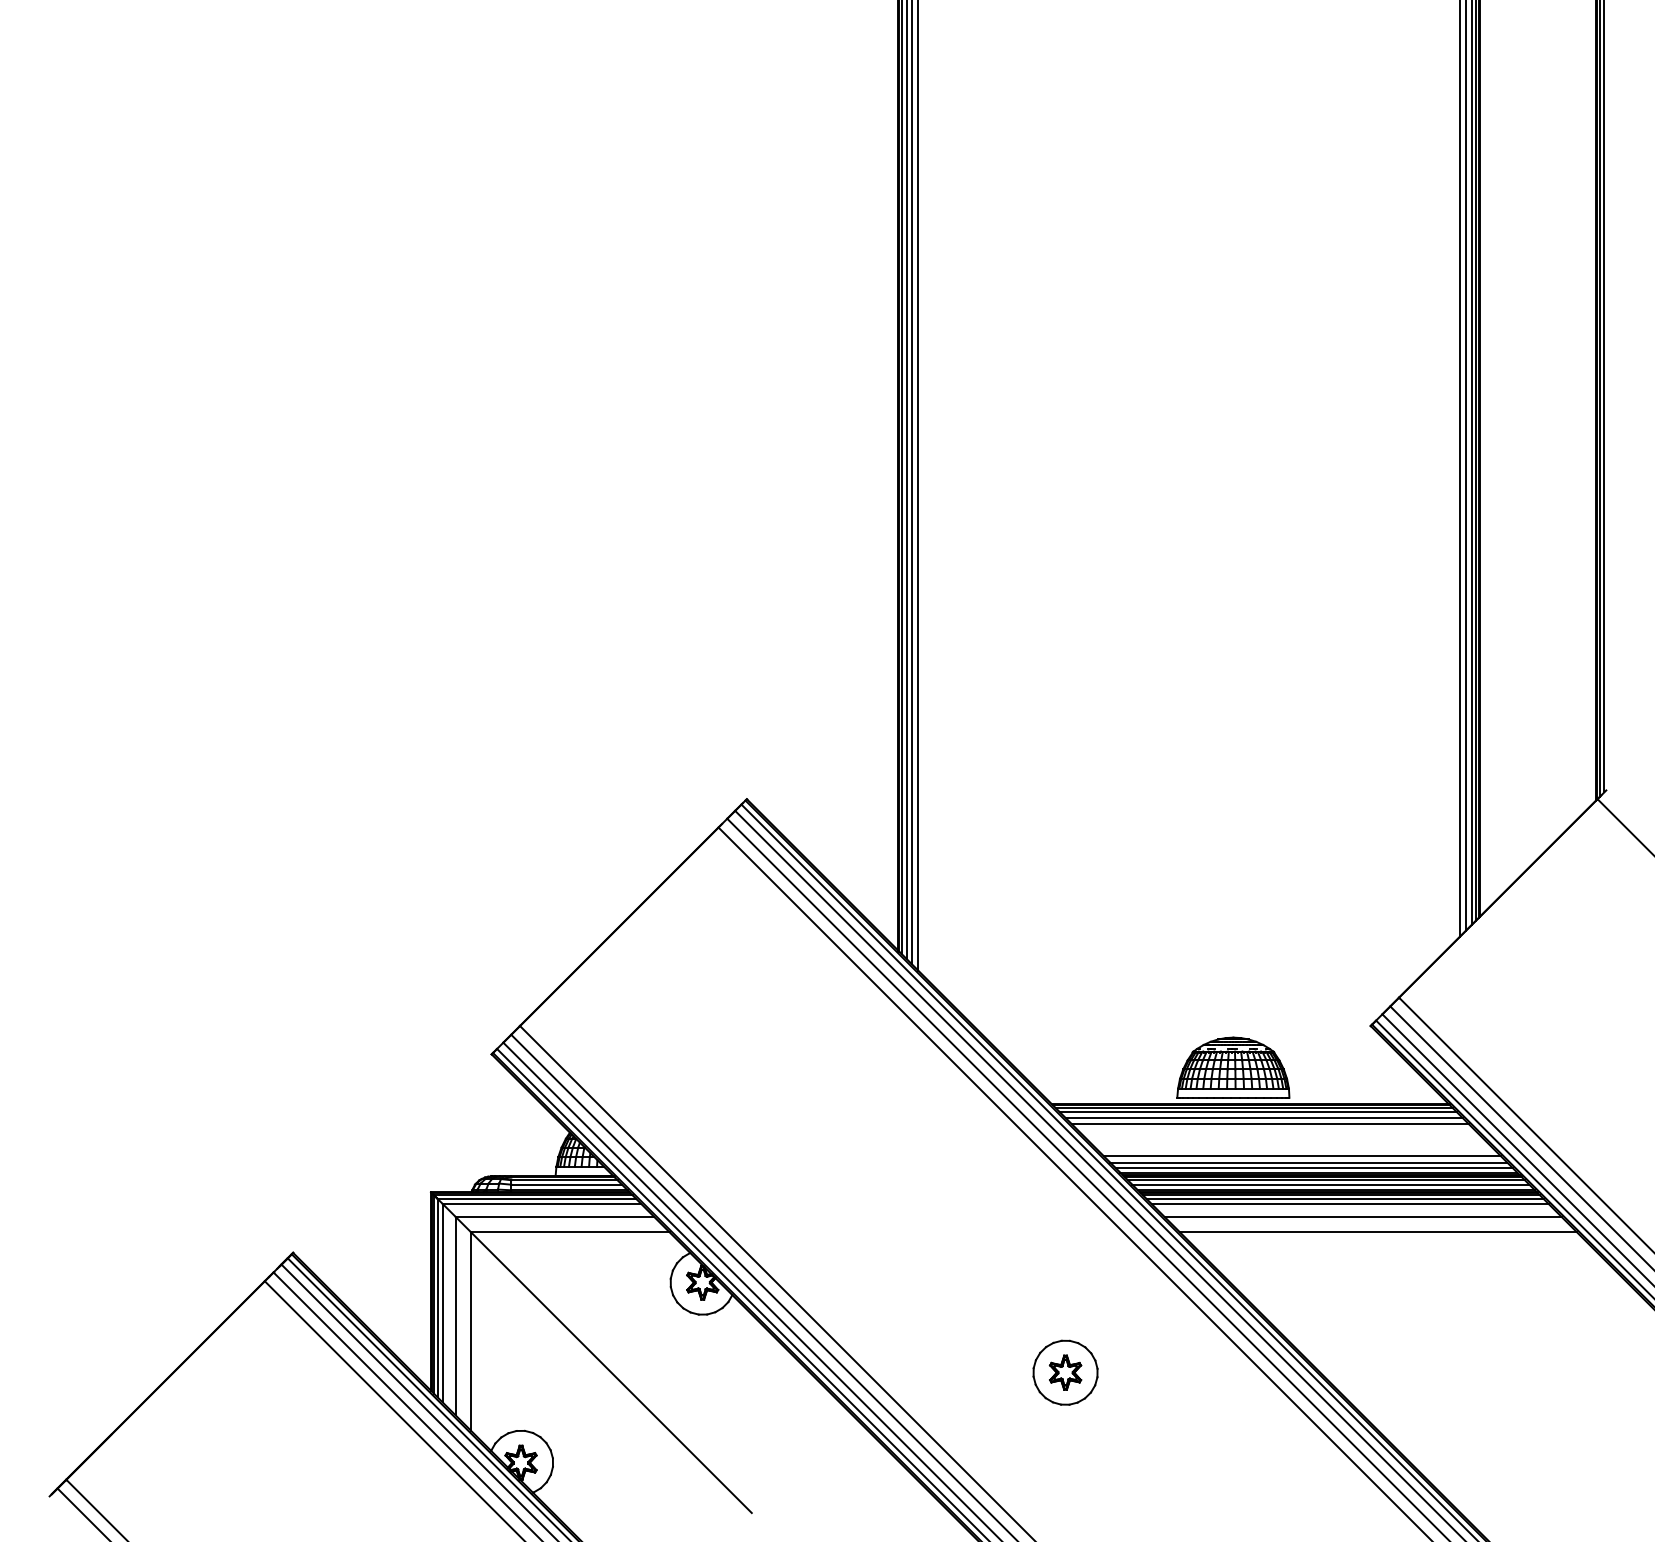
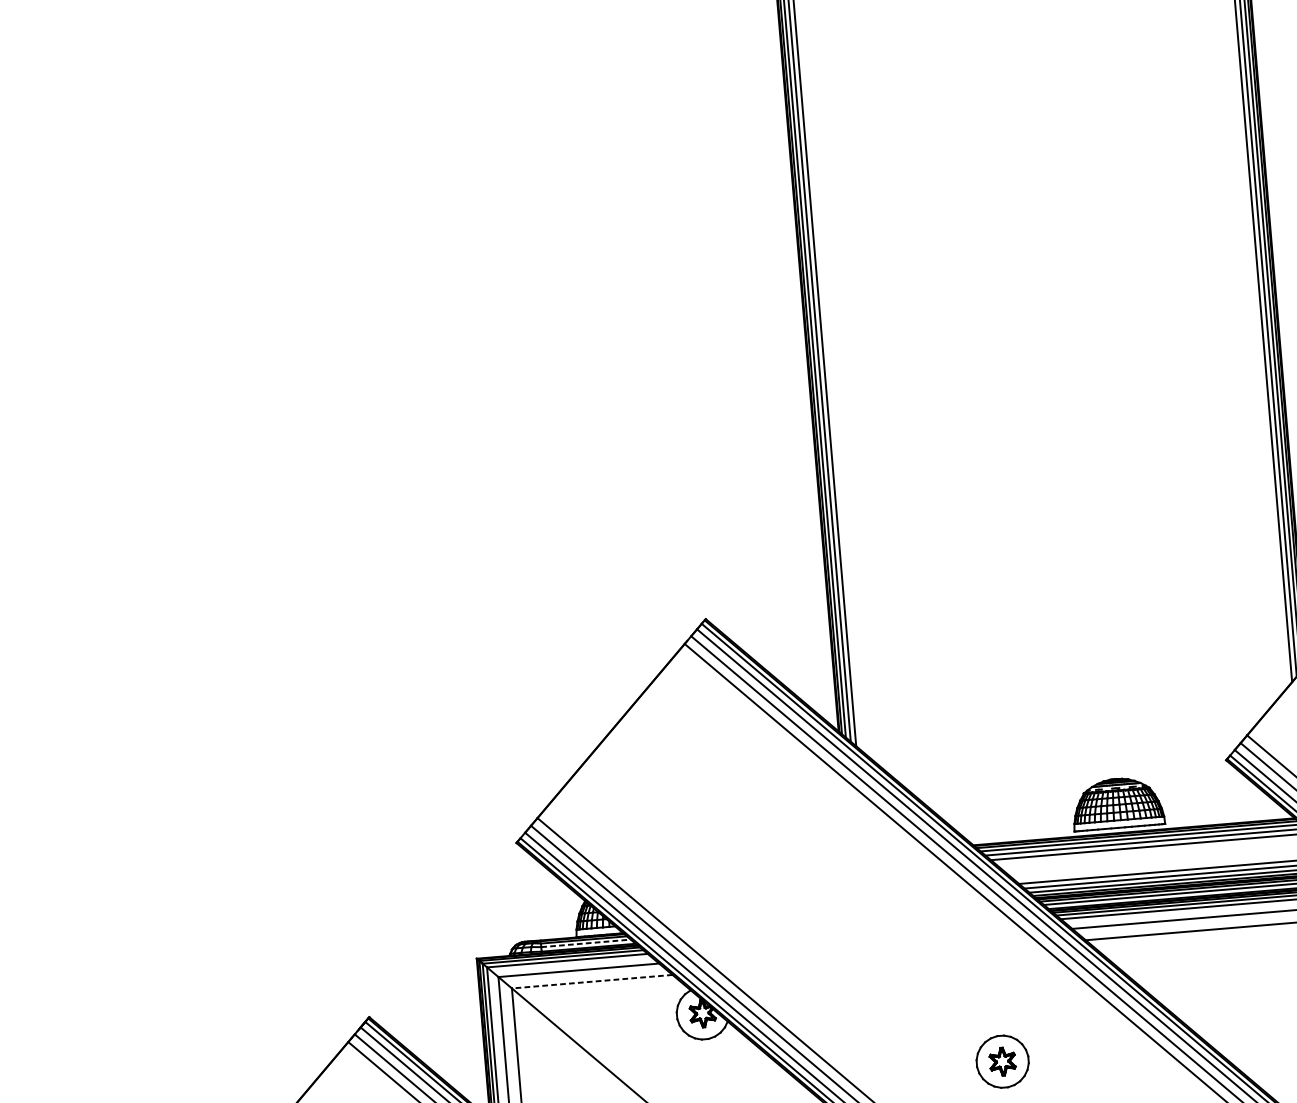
line: (567, 1184) -> (586, 943), solid -> dashed
line: (569, 1232) -> (591, 981), solid -> dashed

